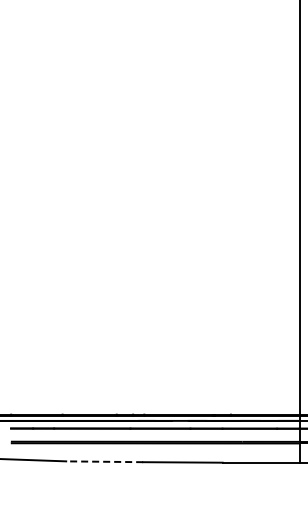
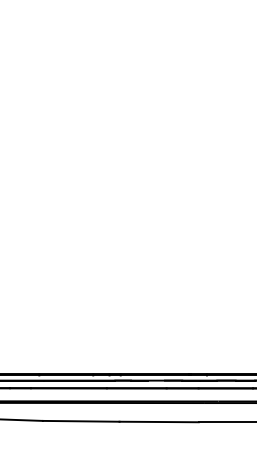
line: (104, 461) -> (81, 421), dashed -> solid

